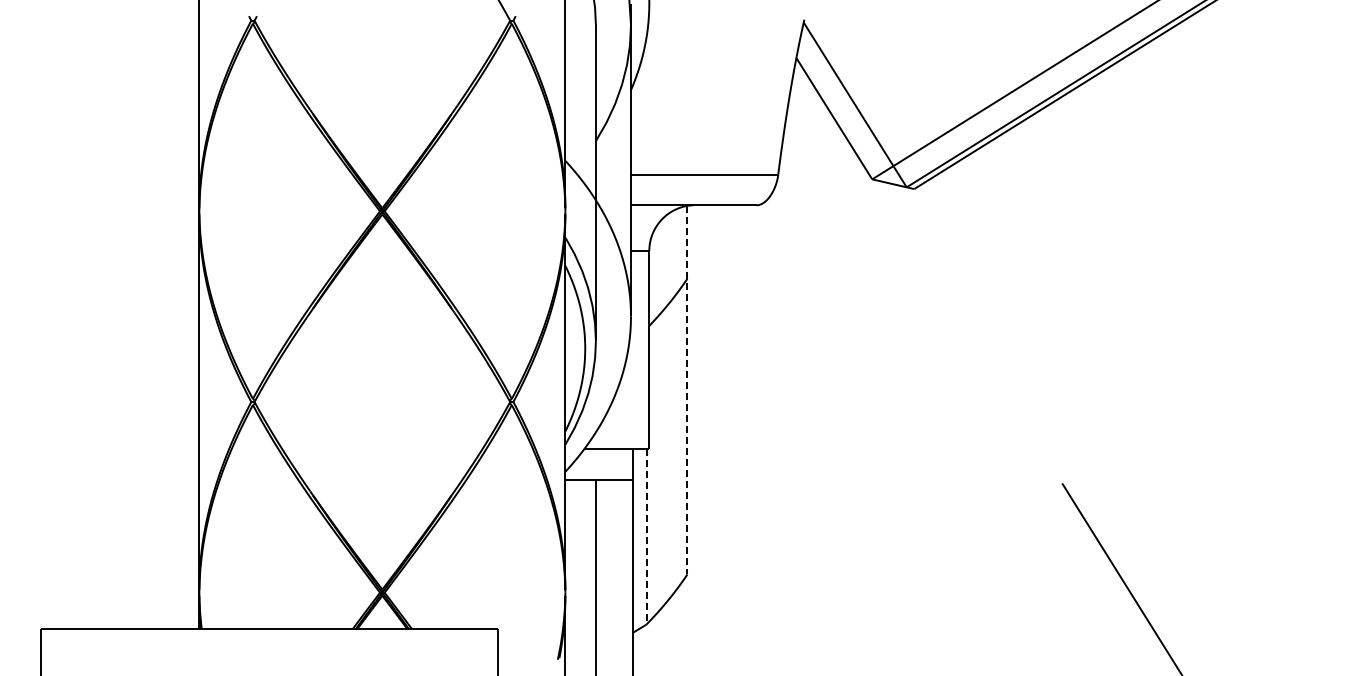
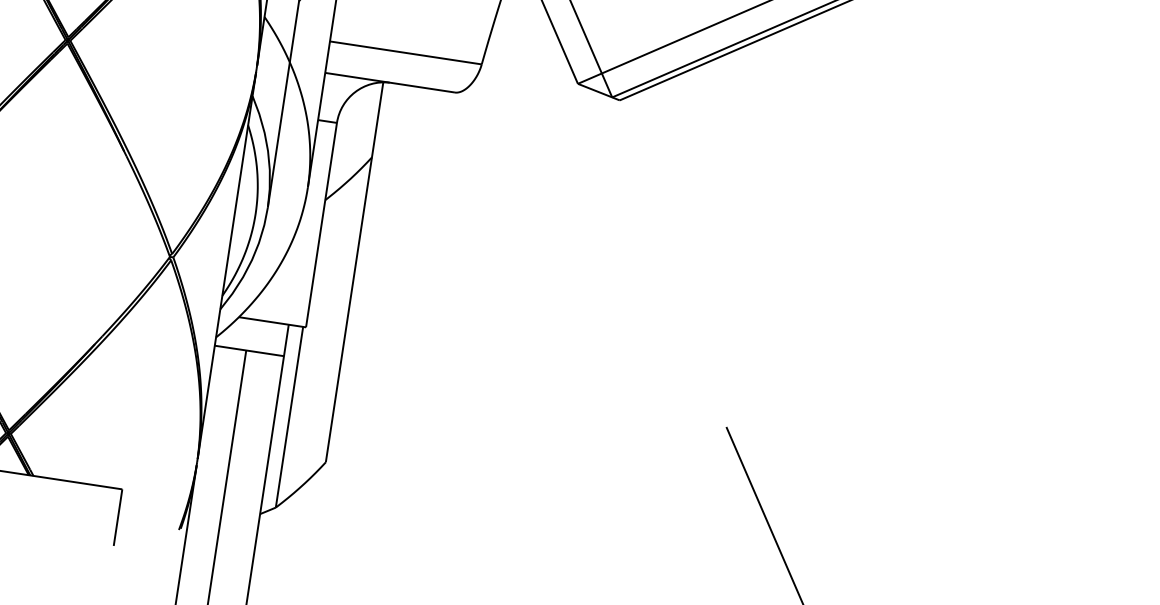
line: (687, 390) -> (354, 272), dashed -> solid
line: (646, 536) -> (289, 416), dashed -> solid

